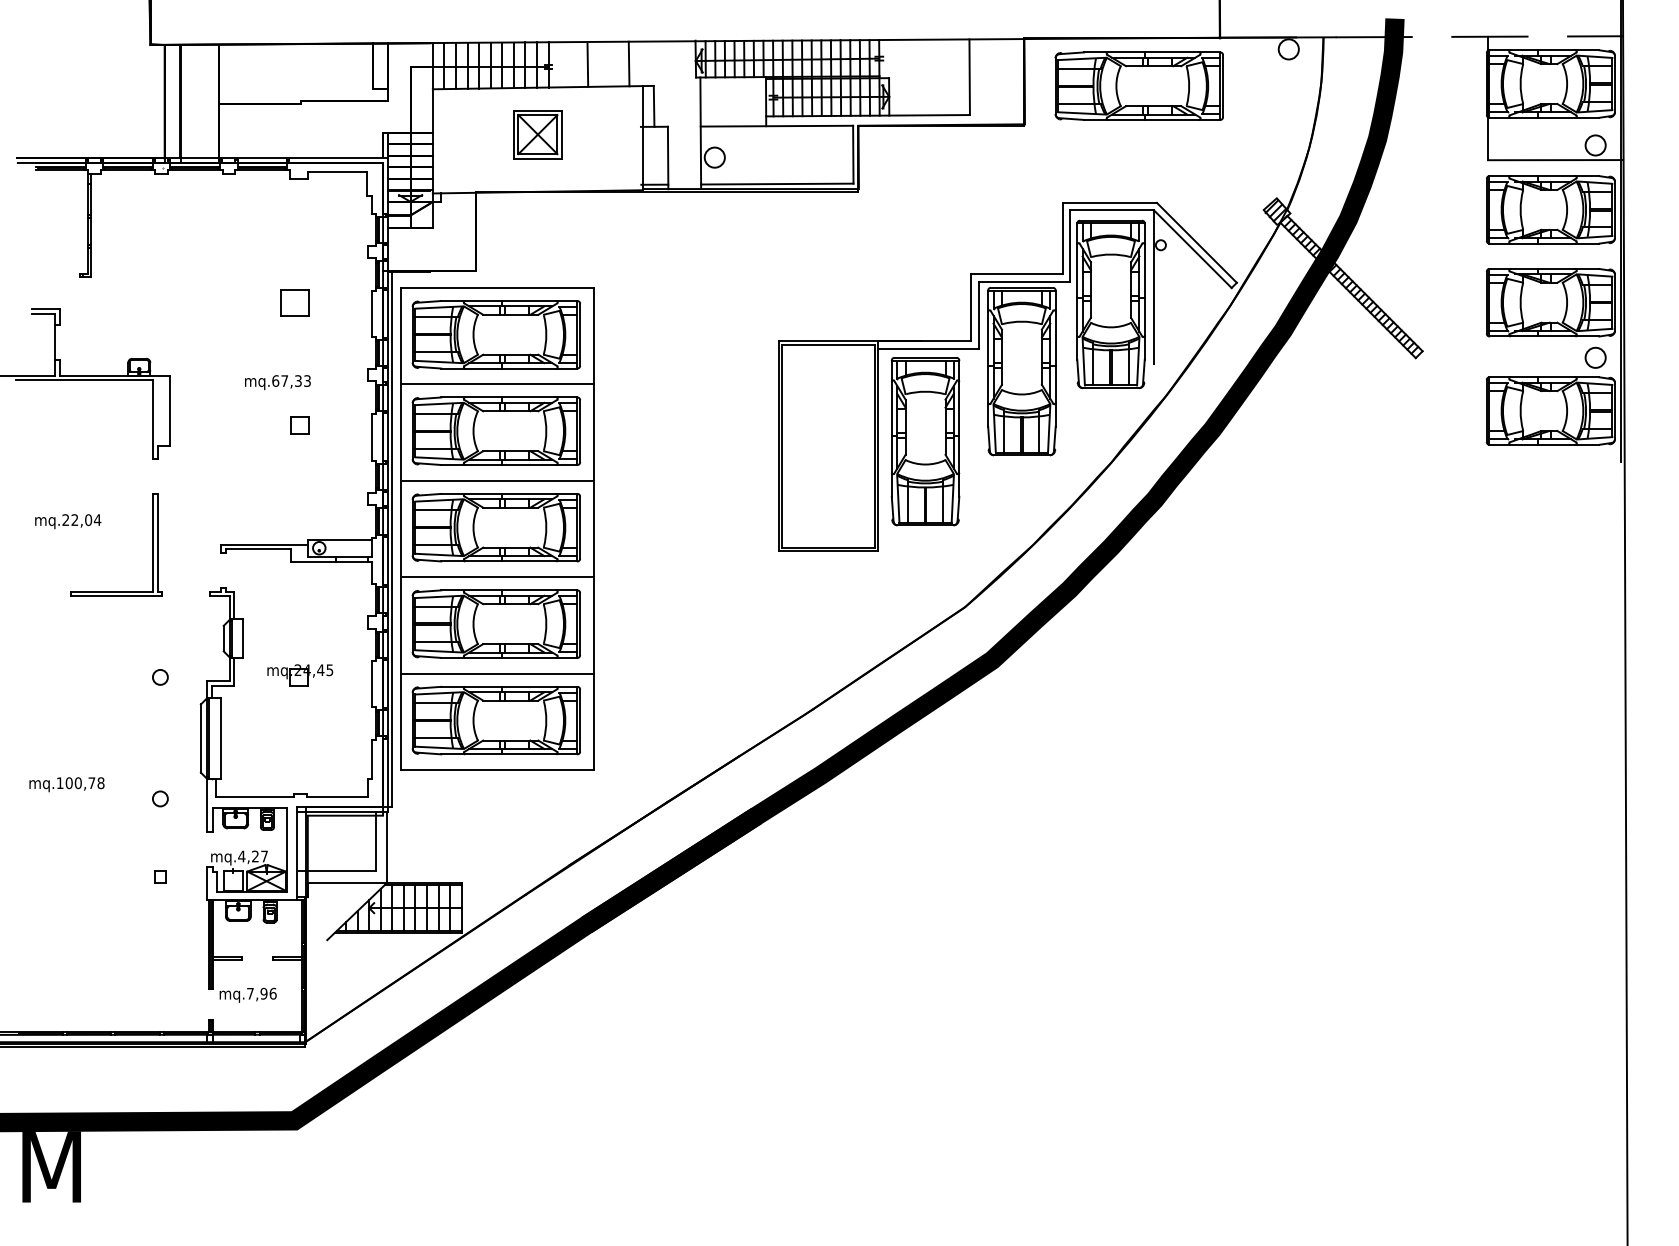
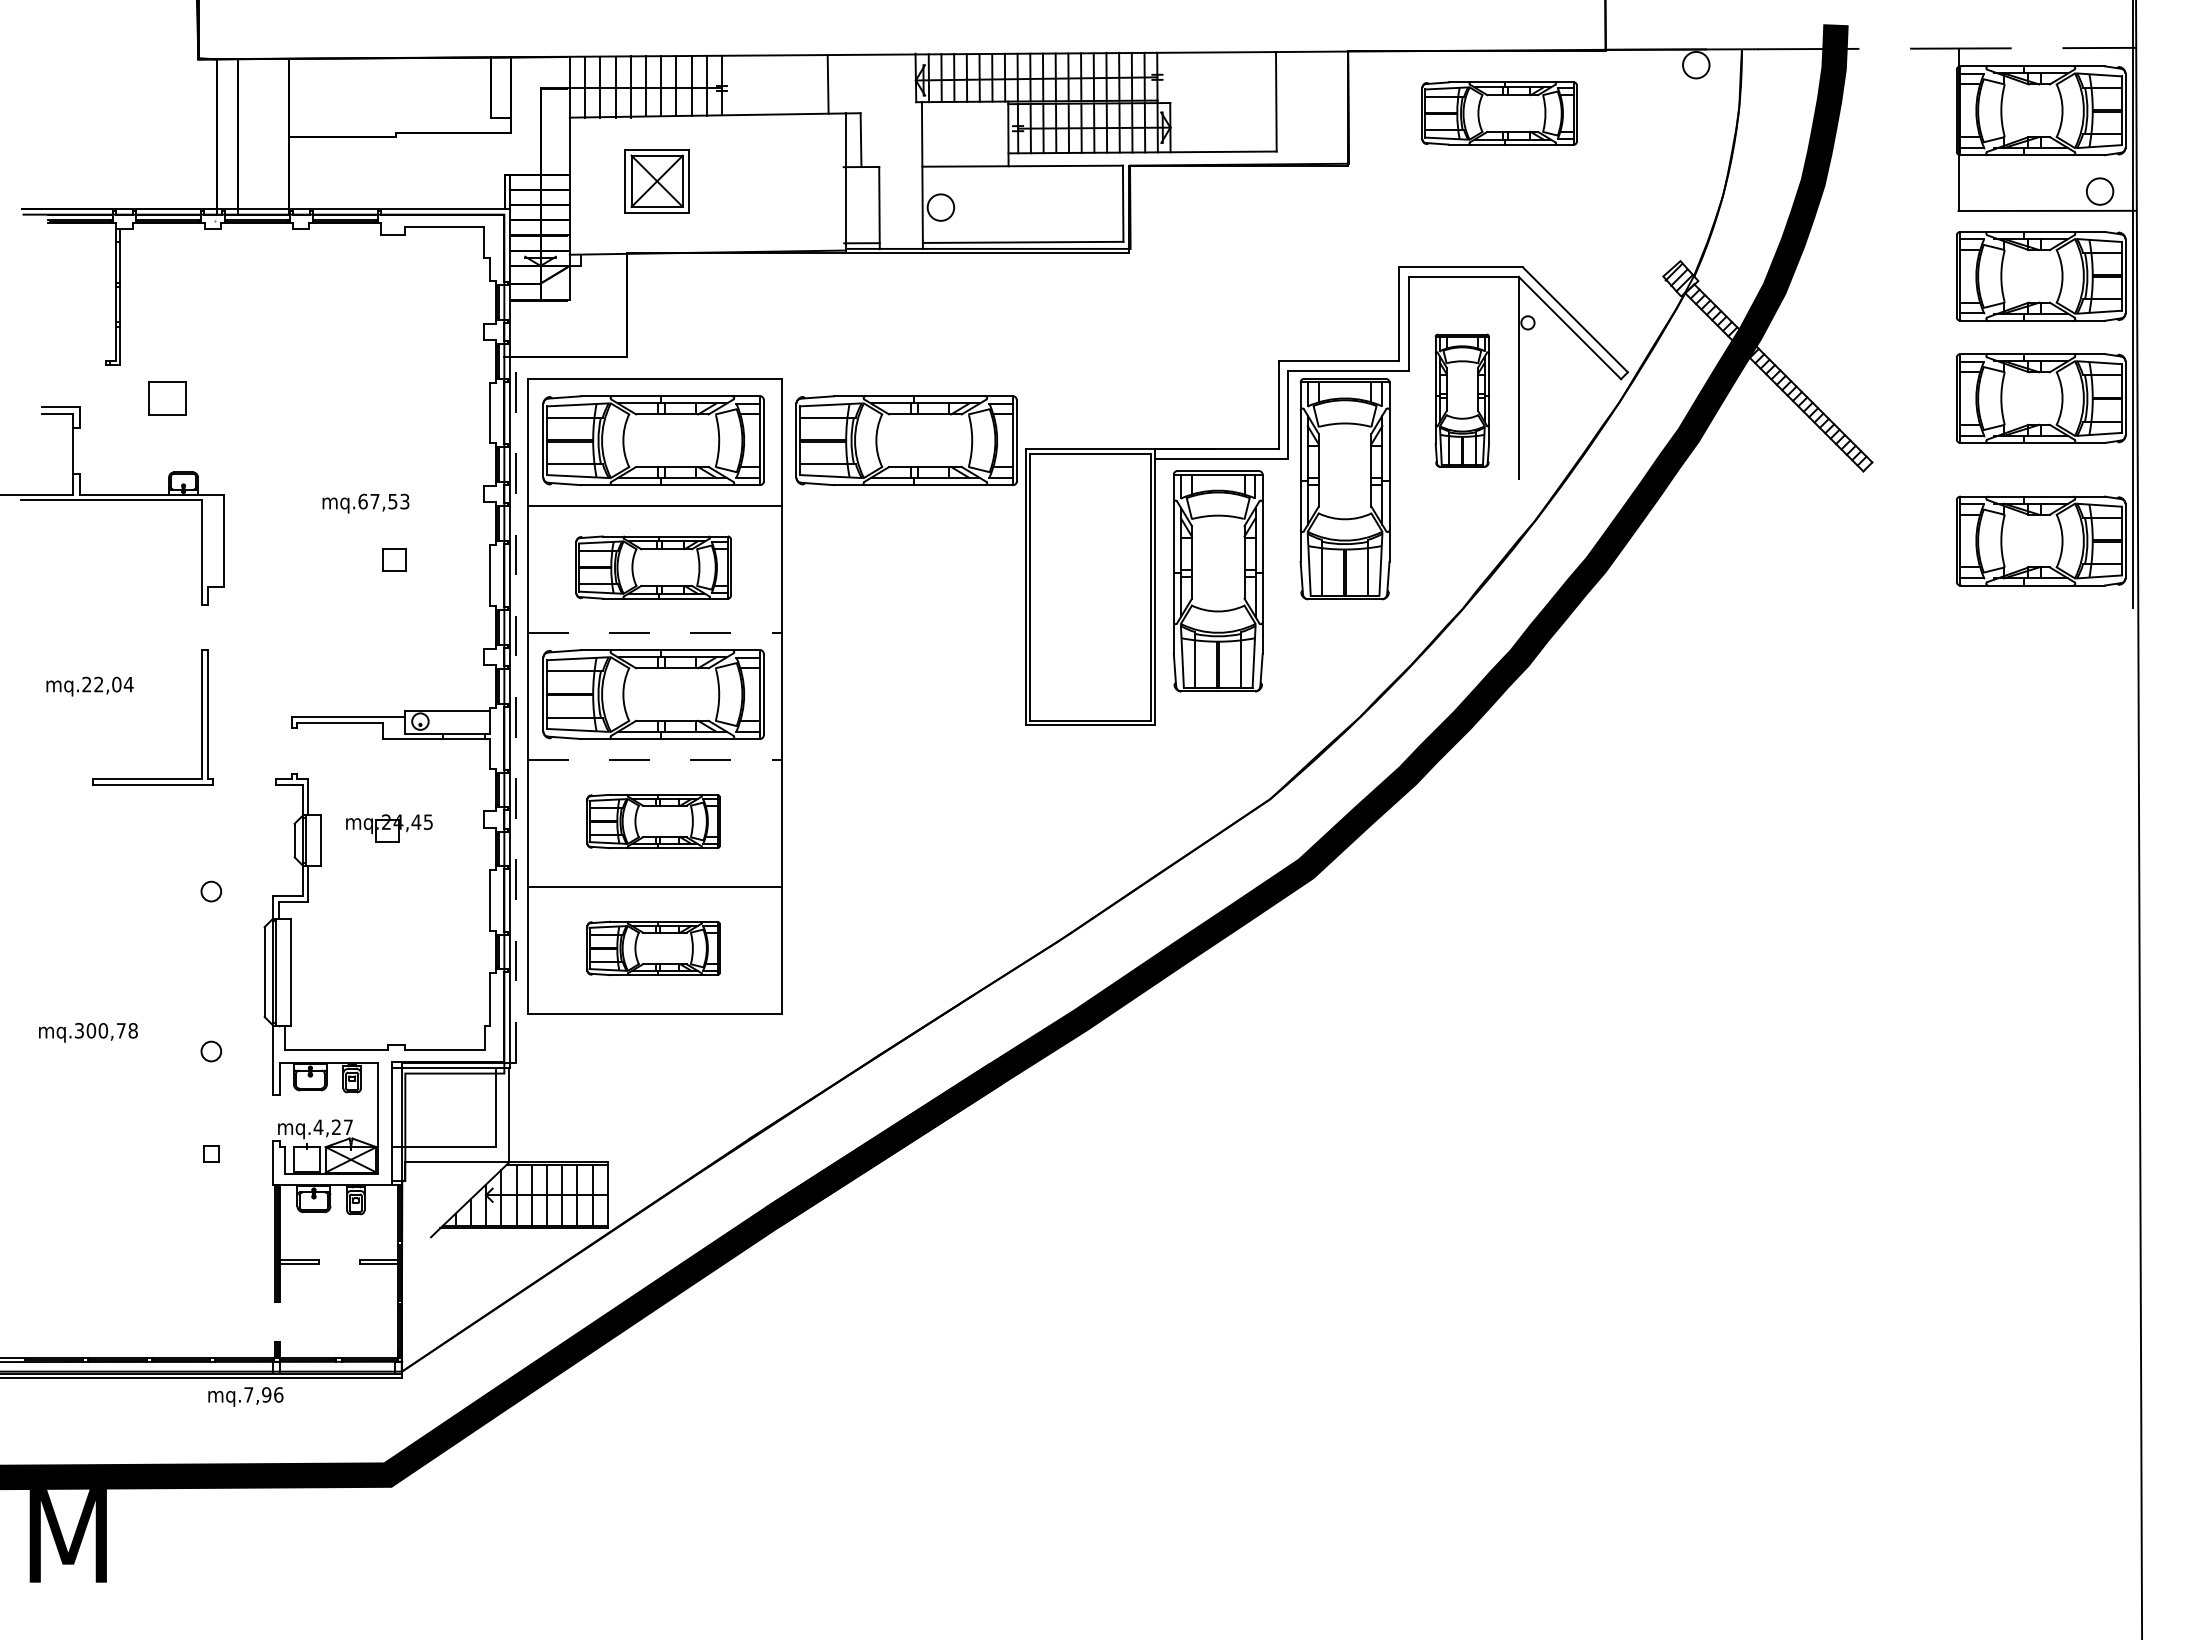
line: (587, 64) -> (773, 84), removed
part: (1139, 86) -> (1499, 113), size x0.7
part: (537, 134) -> (656, 181), moved
part: (295, 302) -> (167, 398), moved
part: (1111, 304) -> (1462, 400), size x0.6
part: (688, 334) -> (906, 440), added
circle: (1595, 358) -> (2100, 471), removed
text: (298, 380) -> (392, 500), mq.67,33 -> mq.67,53
part: (496, 431) -> (653, 567), size x0.7
line: (497, 480) -> (654, 632), solid -> dashed
line: (392, 539) -> (516, 709), solid -> dashed
line: (497, 577) -> (654, 759), solid -> dashed
part: (496, 624) -> (653, 821), size x0.6
part: (300, 675) -> (389, 828), moved
part: (496, 720) -> (653, 948), size x0.6
text: (60, 782) -> (79, 1030), mq.100,78 -> mq.300,78
text: (247, 994) -> (245, 1396), moved

